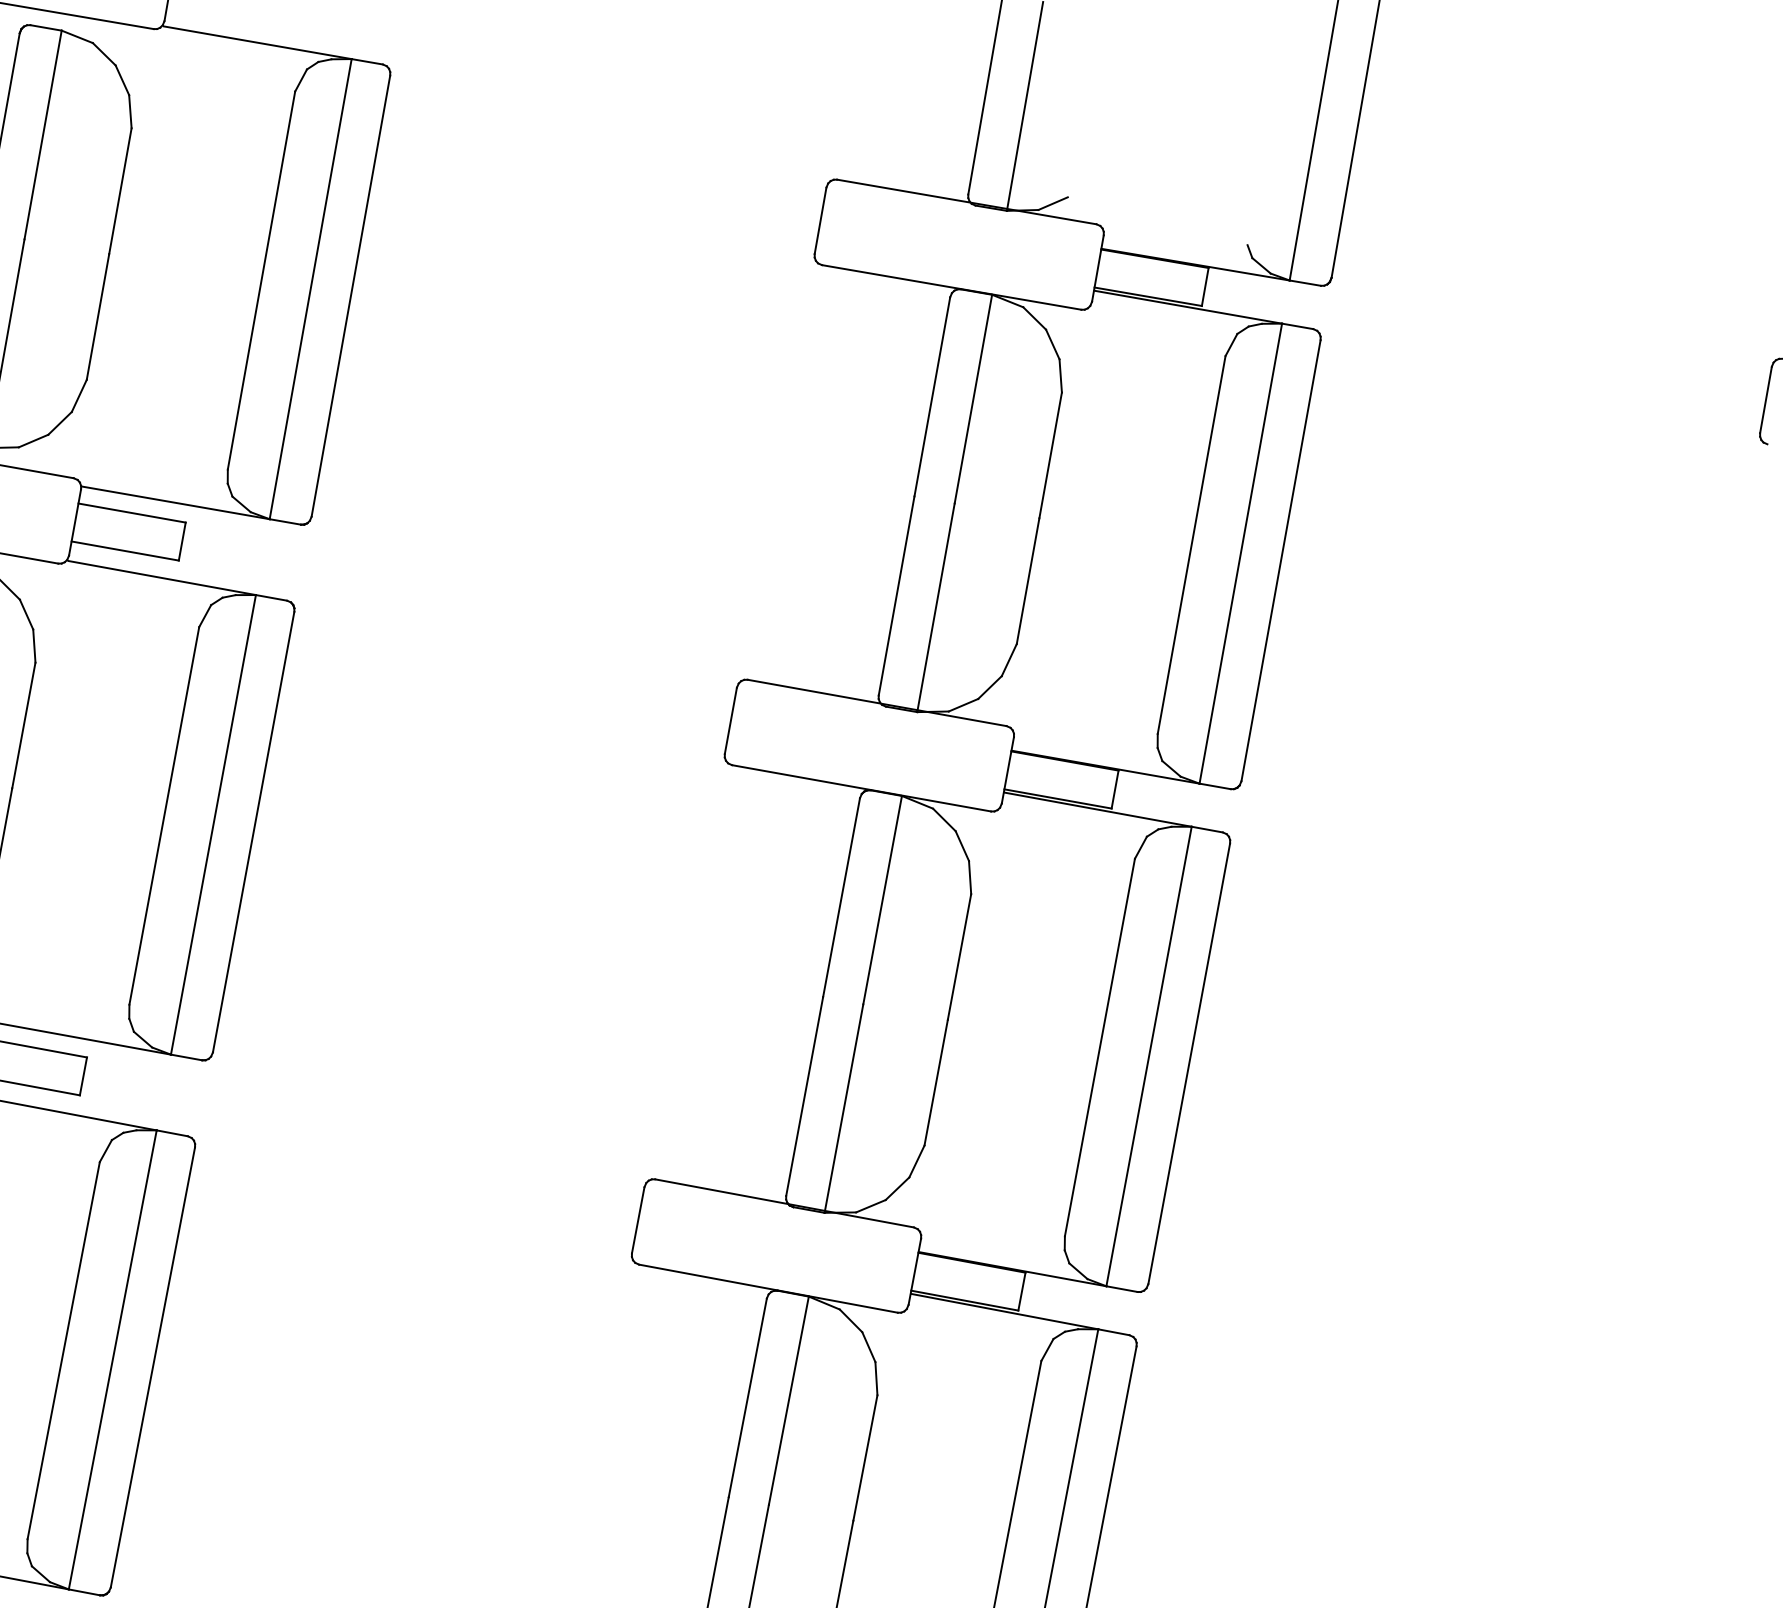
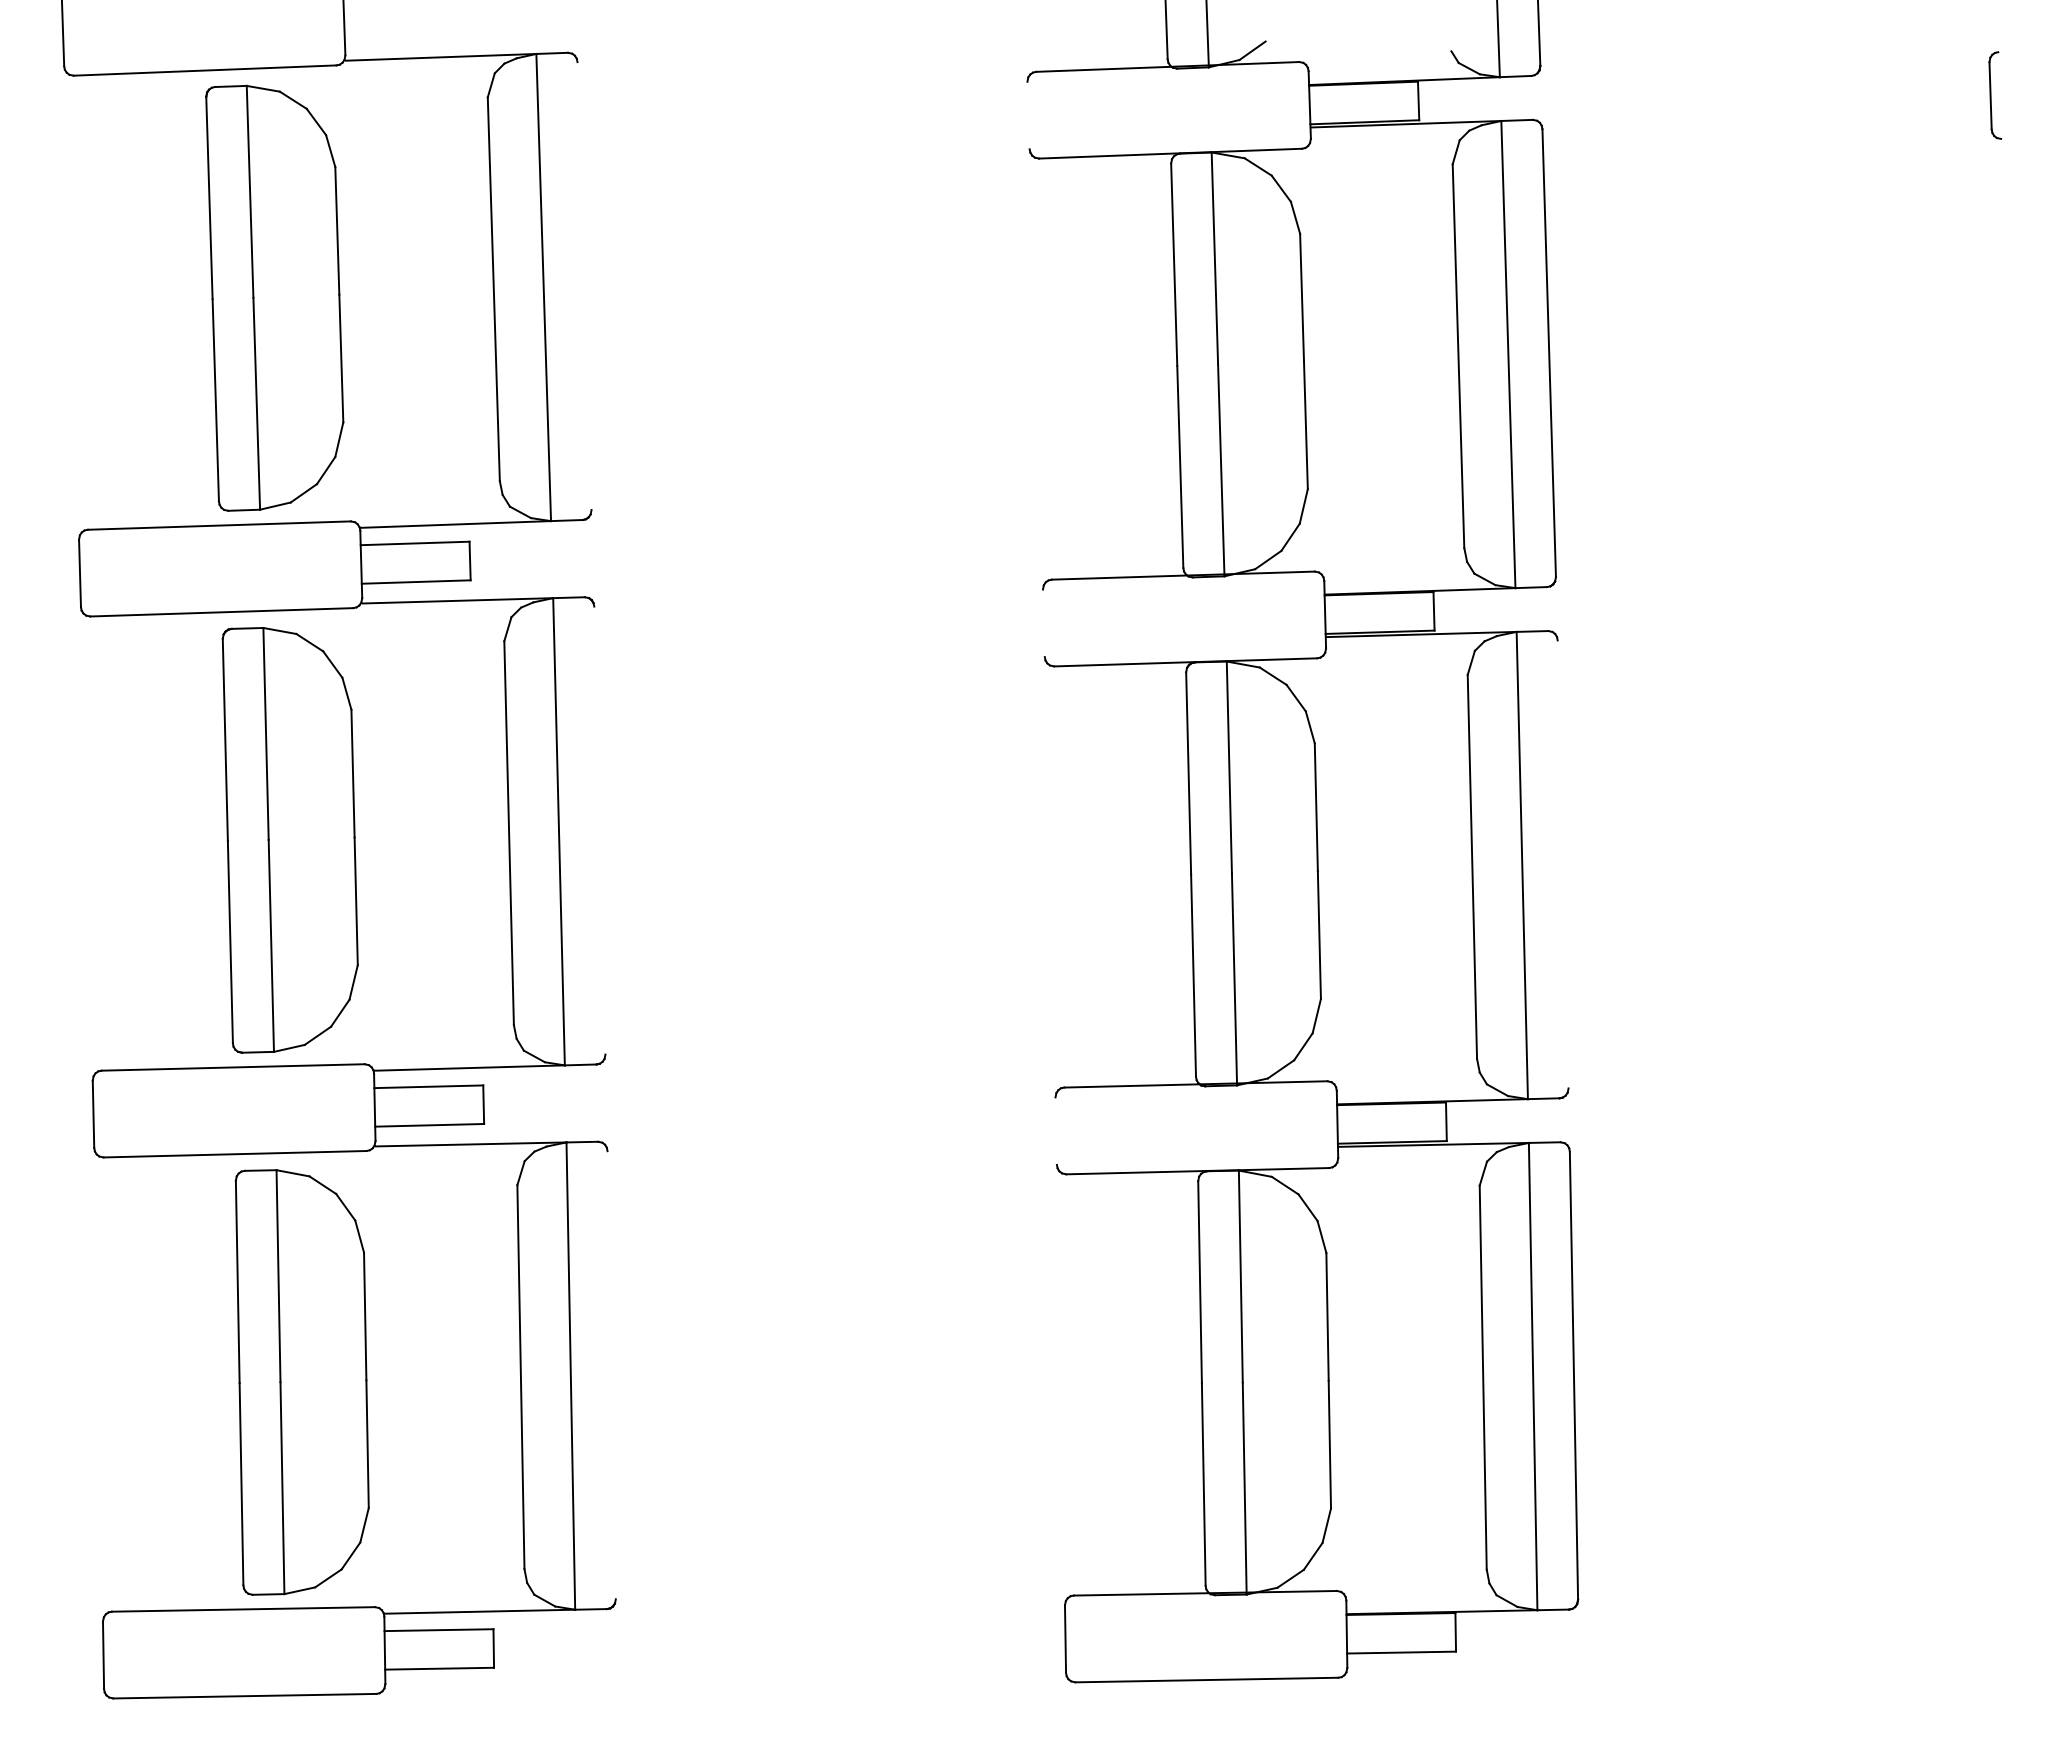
line: (820, 220) -> (1028, 115), removed
line: (350, 296) -> (584, 286), removed
line: (730, 720) -> (1043, 623), removed
line: (253, 831) -> (599, 830), removed
line: (1188, 1063) -> (1562, 864), removed
line: (637, 1219) -> (1055, 1130), removed
line: (152, 1367) -> (611, 1375), removed

